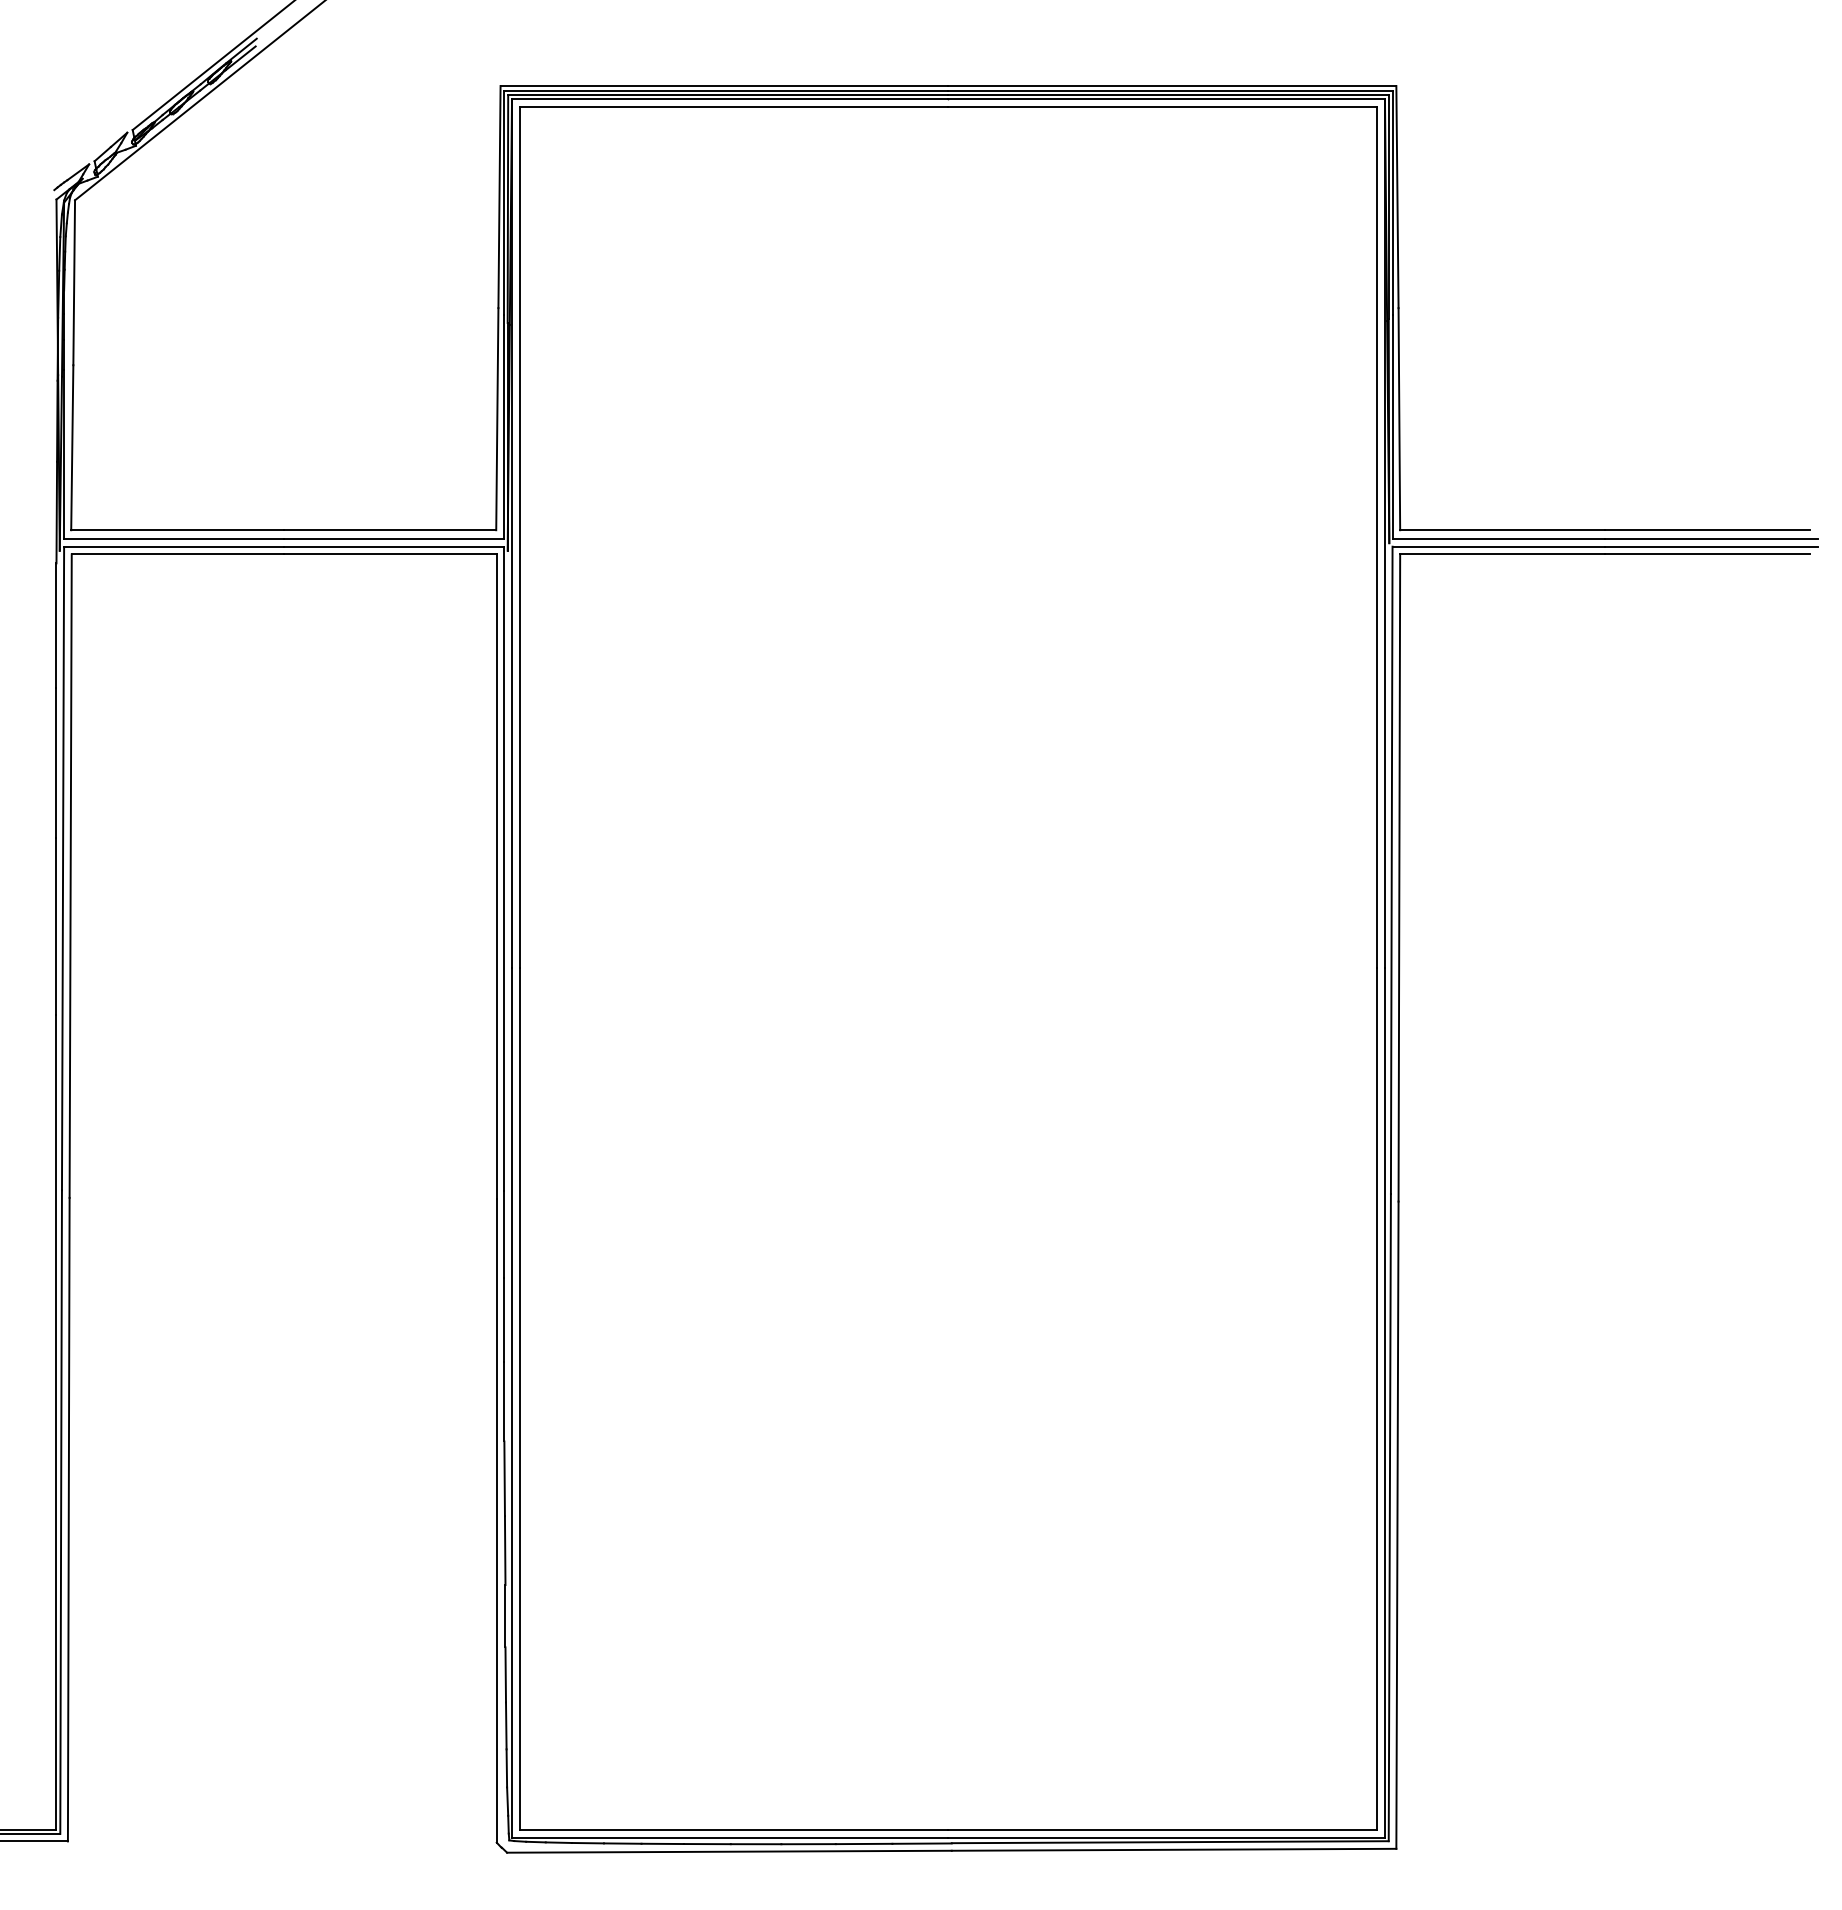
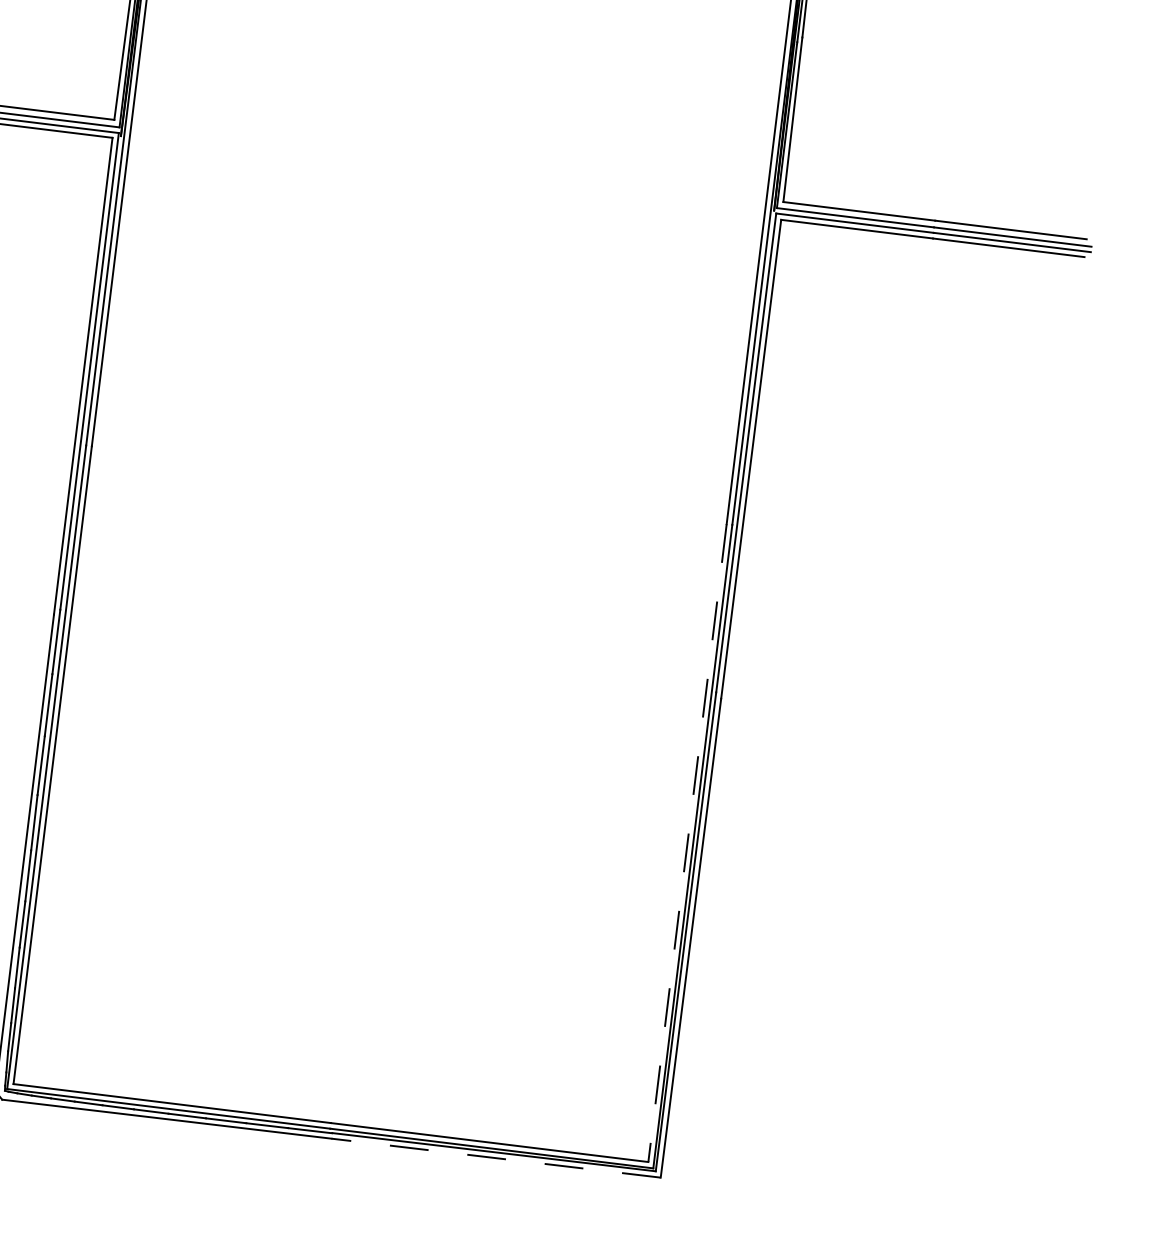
line: (1377, 1399) -> (687, 843), solid -> dashed
line: (1173, 1849) -> (495, 1157), solid -> dashed

